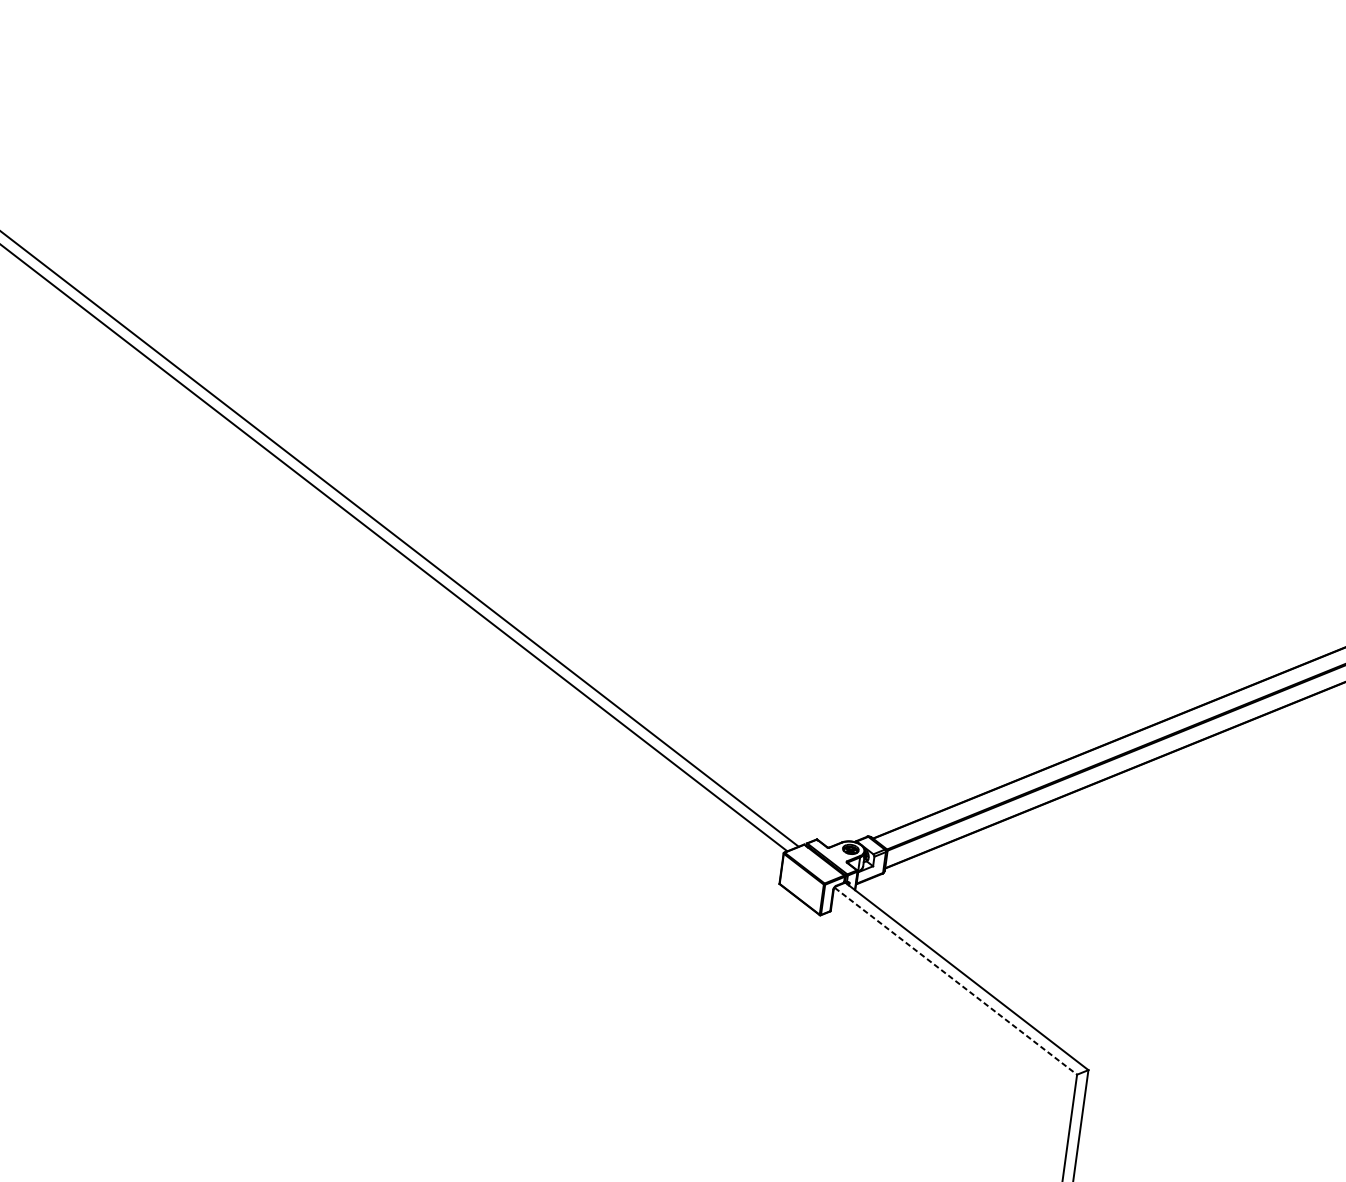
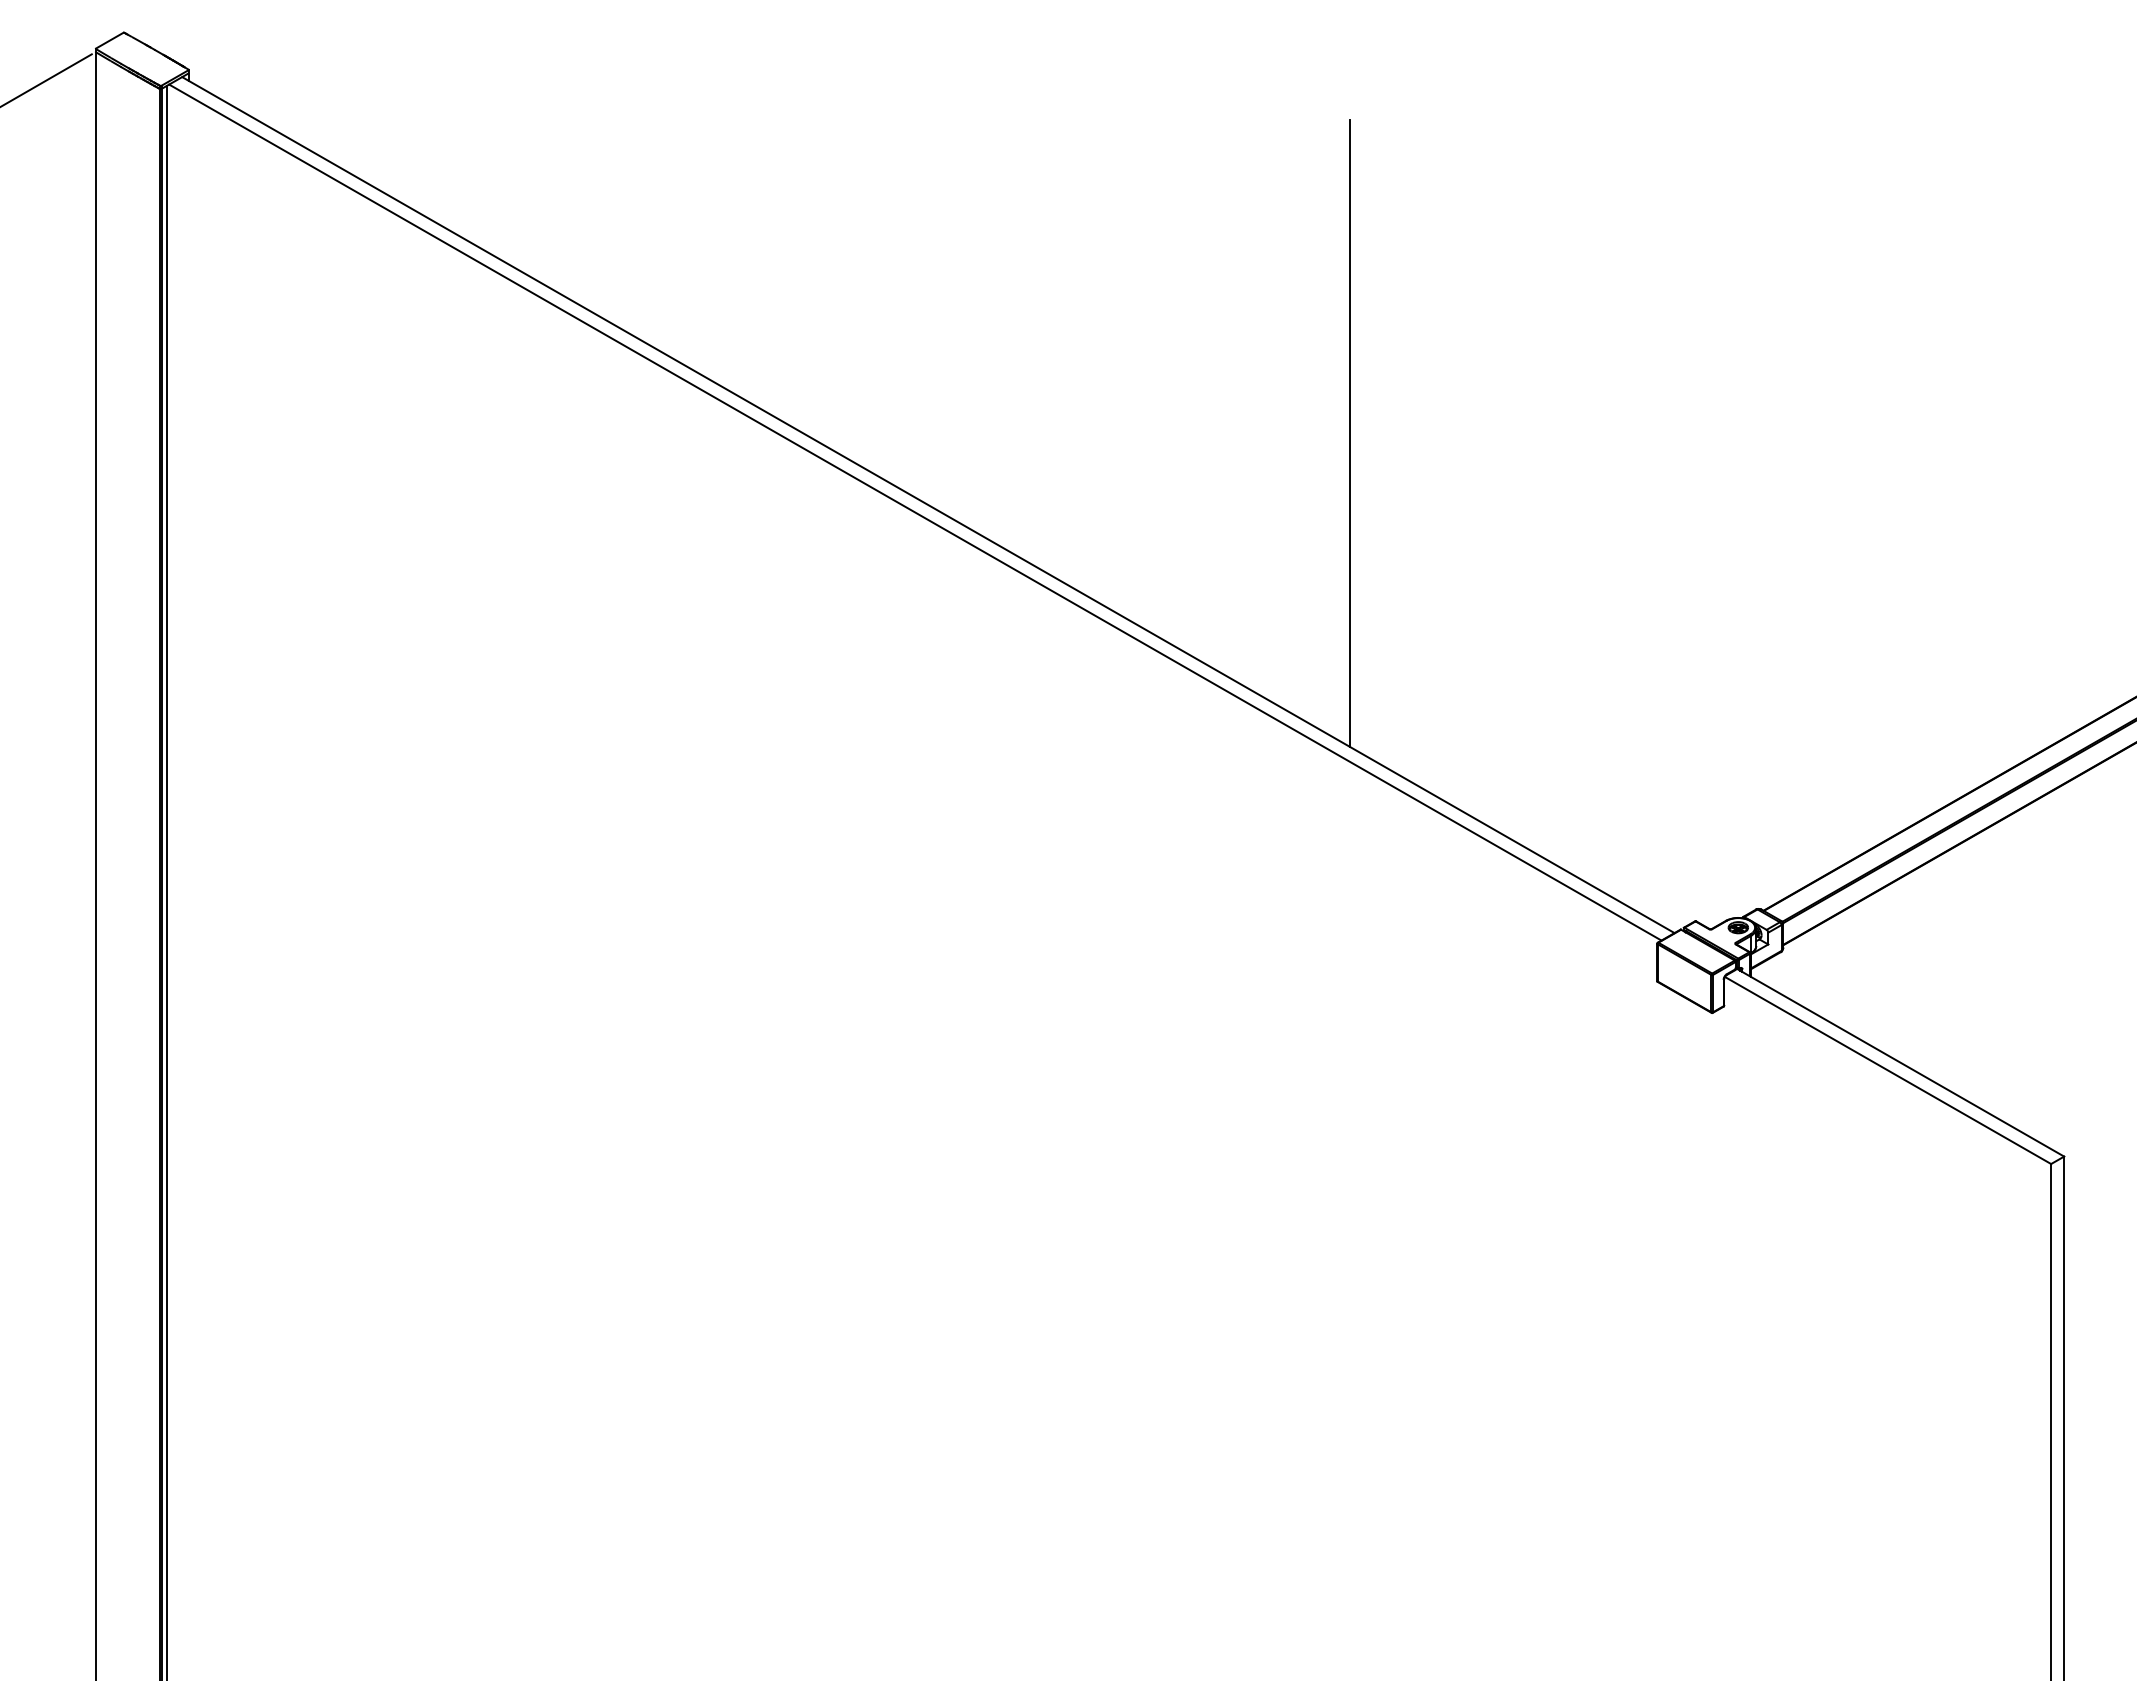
line: (591, 406) -> (1349, 432), added
line: (956, 981) -> (1888, 1070), dashed -> solid

